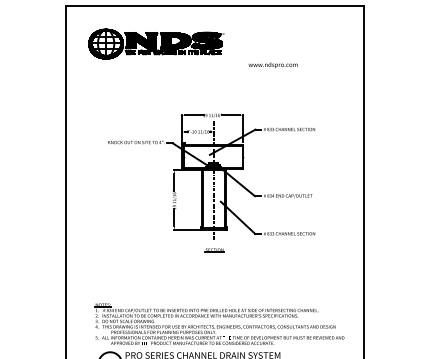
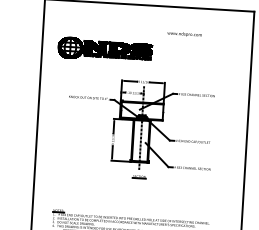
part: (156, 43) -> (105, 49), moved
text: (272, 65) -> (184, 34), moved

